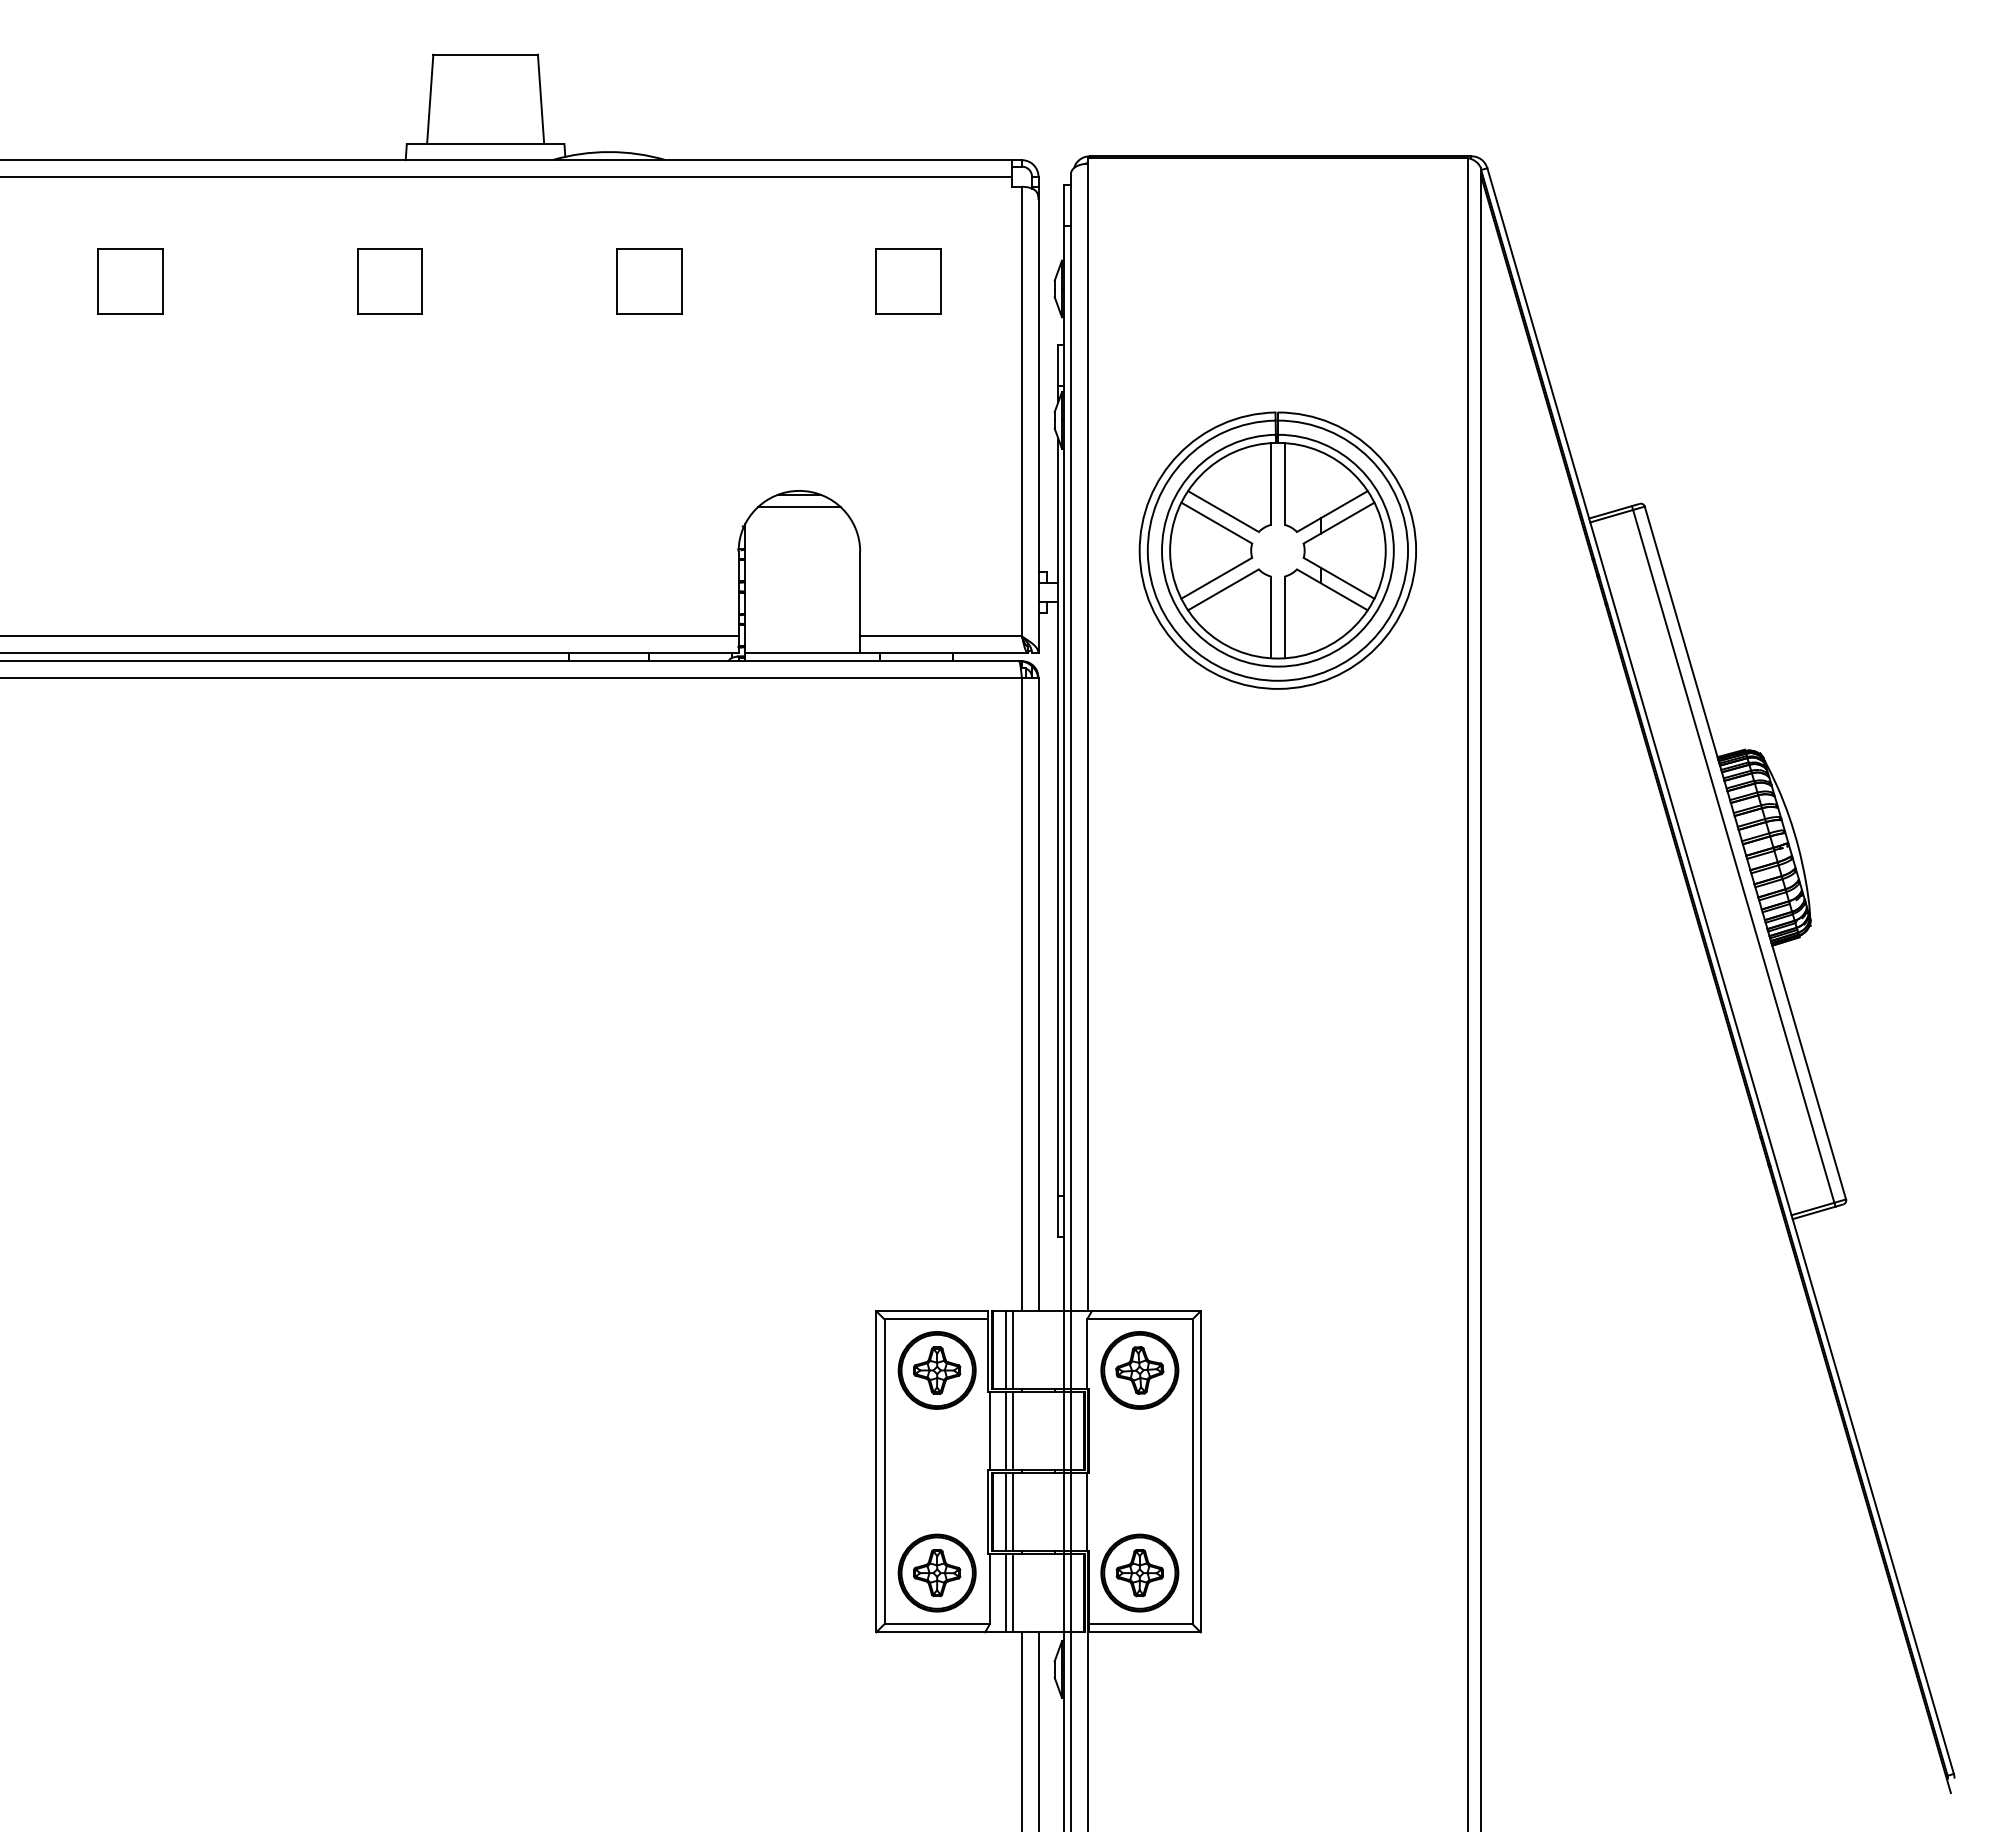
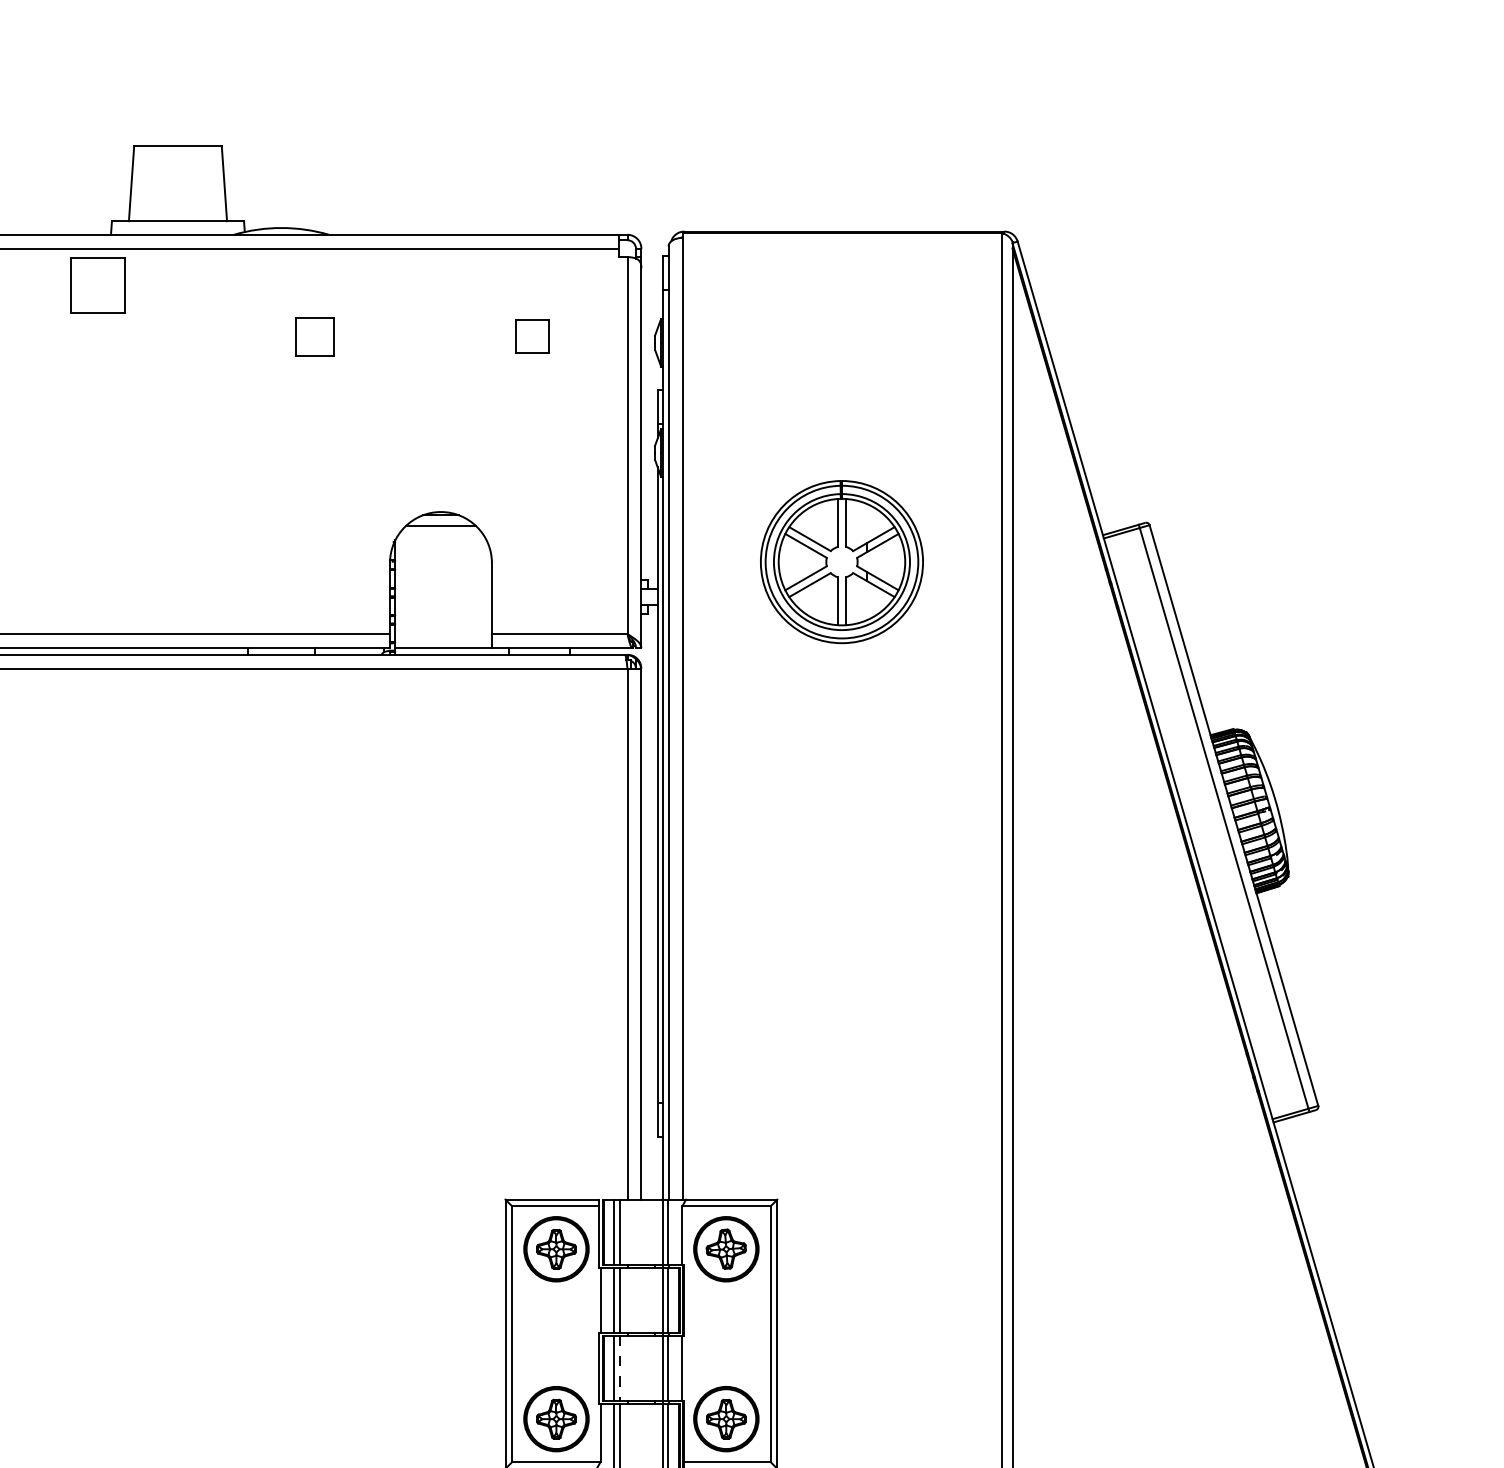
part: (389, 281) -> (97, 285), moved
part: (649, 281) -> (315, 336), size x0.7
part: (908, 281) -> (532, 336), size x0.6
part: (1277, 550) -> (841, 561), size x0.7
line: (1013, 1512) -> (620, 1368), solid -> dashed

